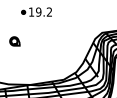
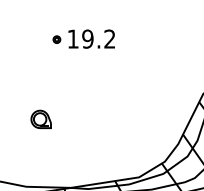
part: (14, 41) -> (40, 119), moved

